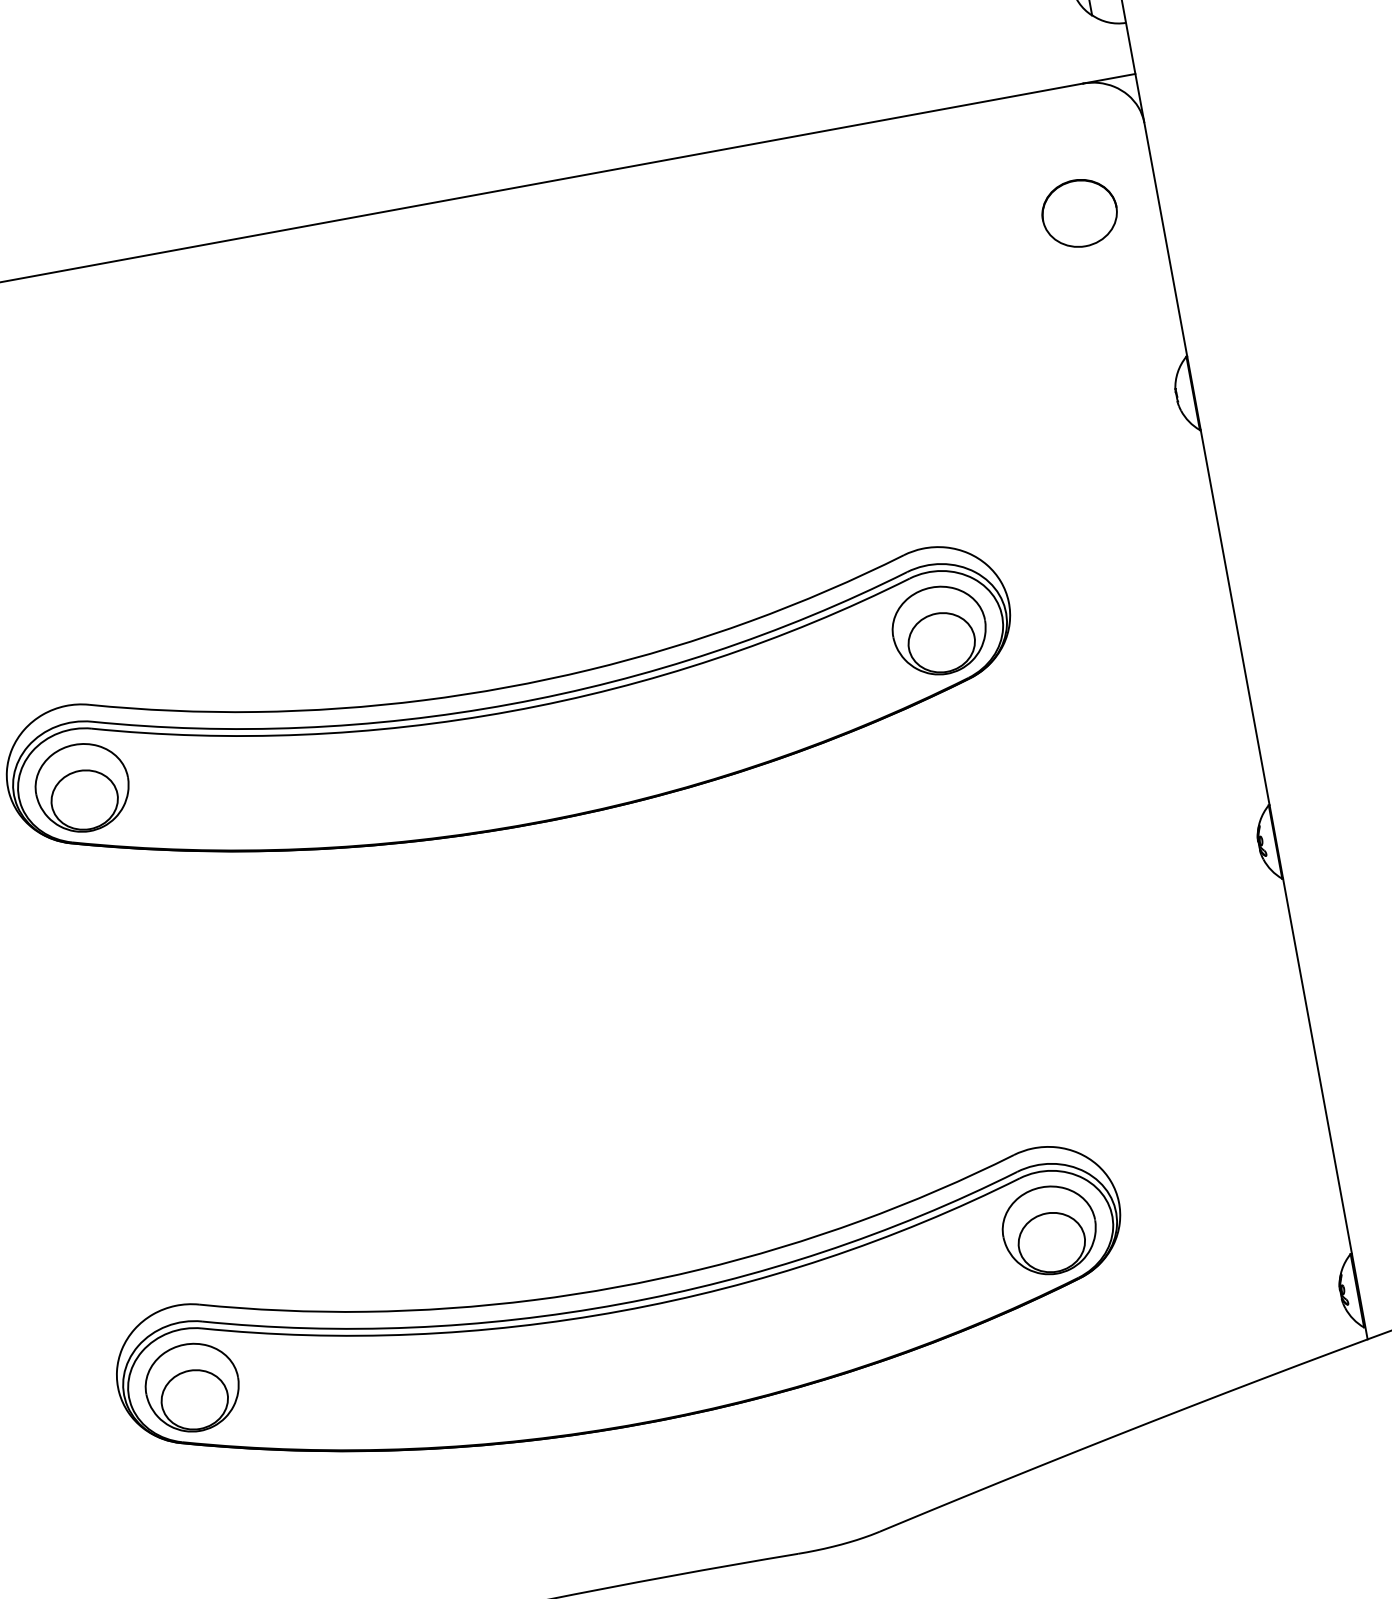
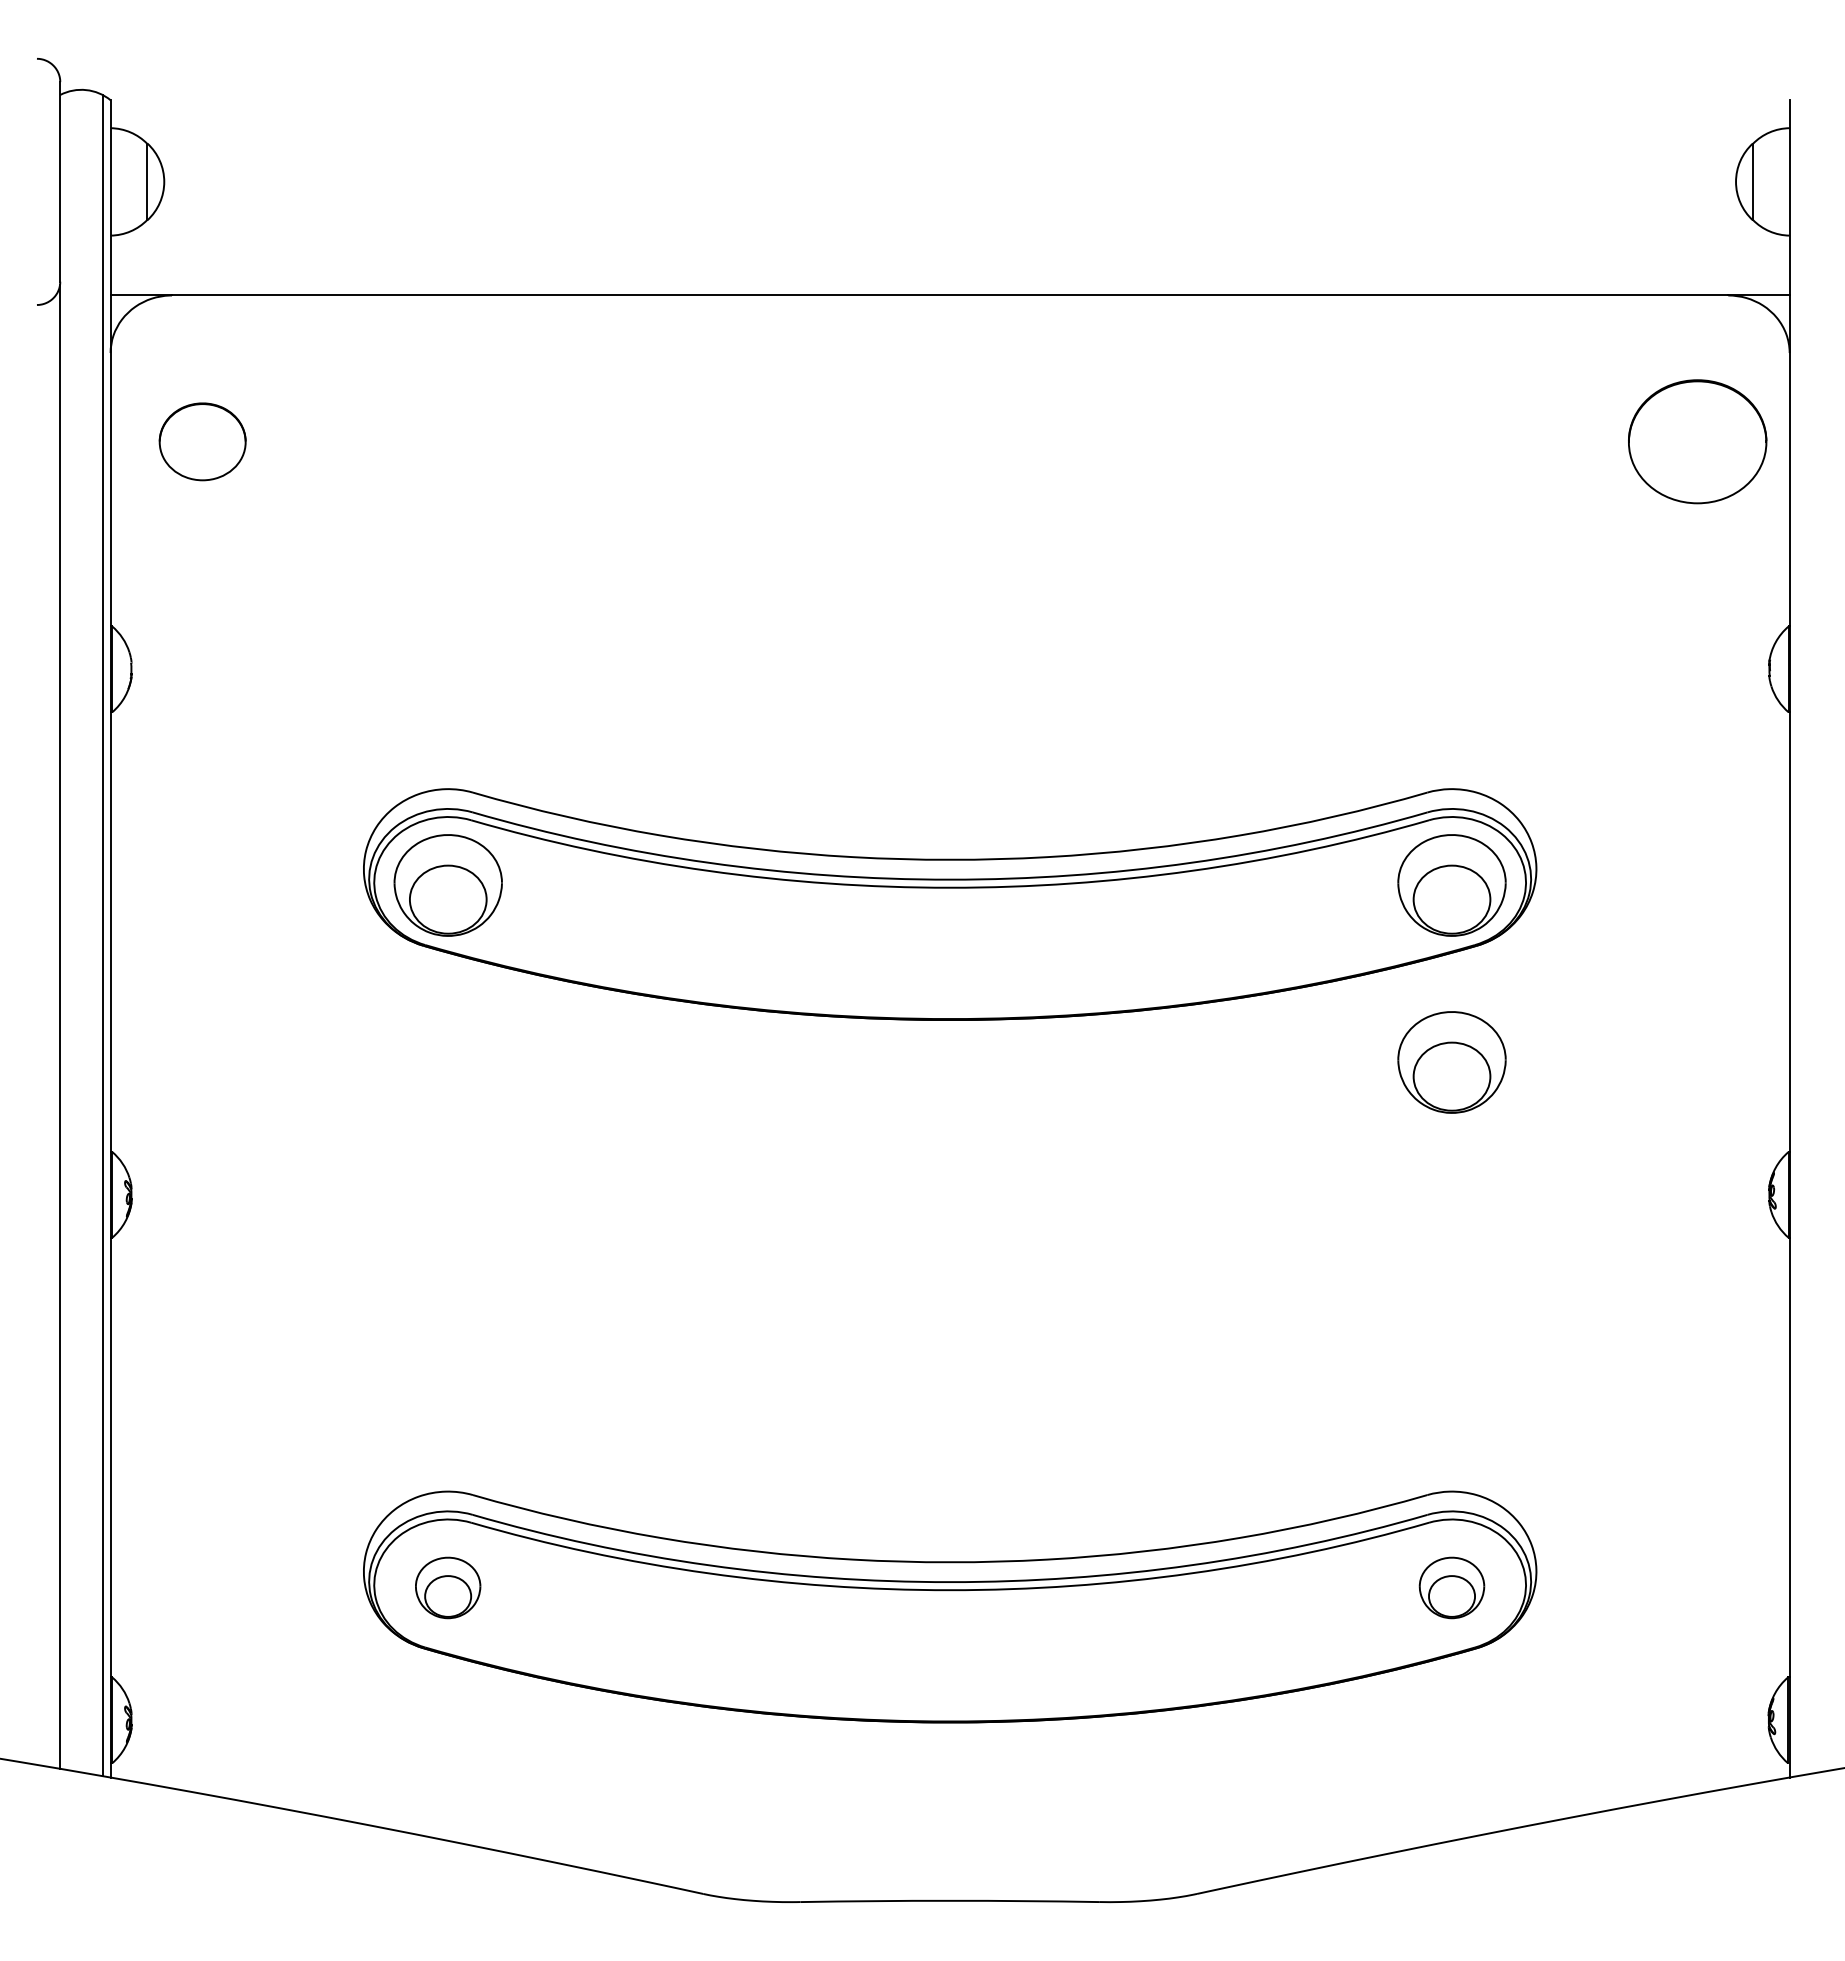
part: (1079, 213) -> (1697, 441), size x1.6
part: (966, 781) -> (1451, 1062), added
part: (1049, 1230) -> (1451, 1587), size x0.6
part: (191, 1387) -> (447, 1587), size x0.6

